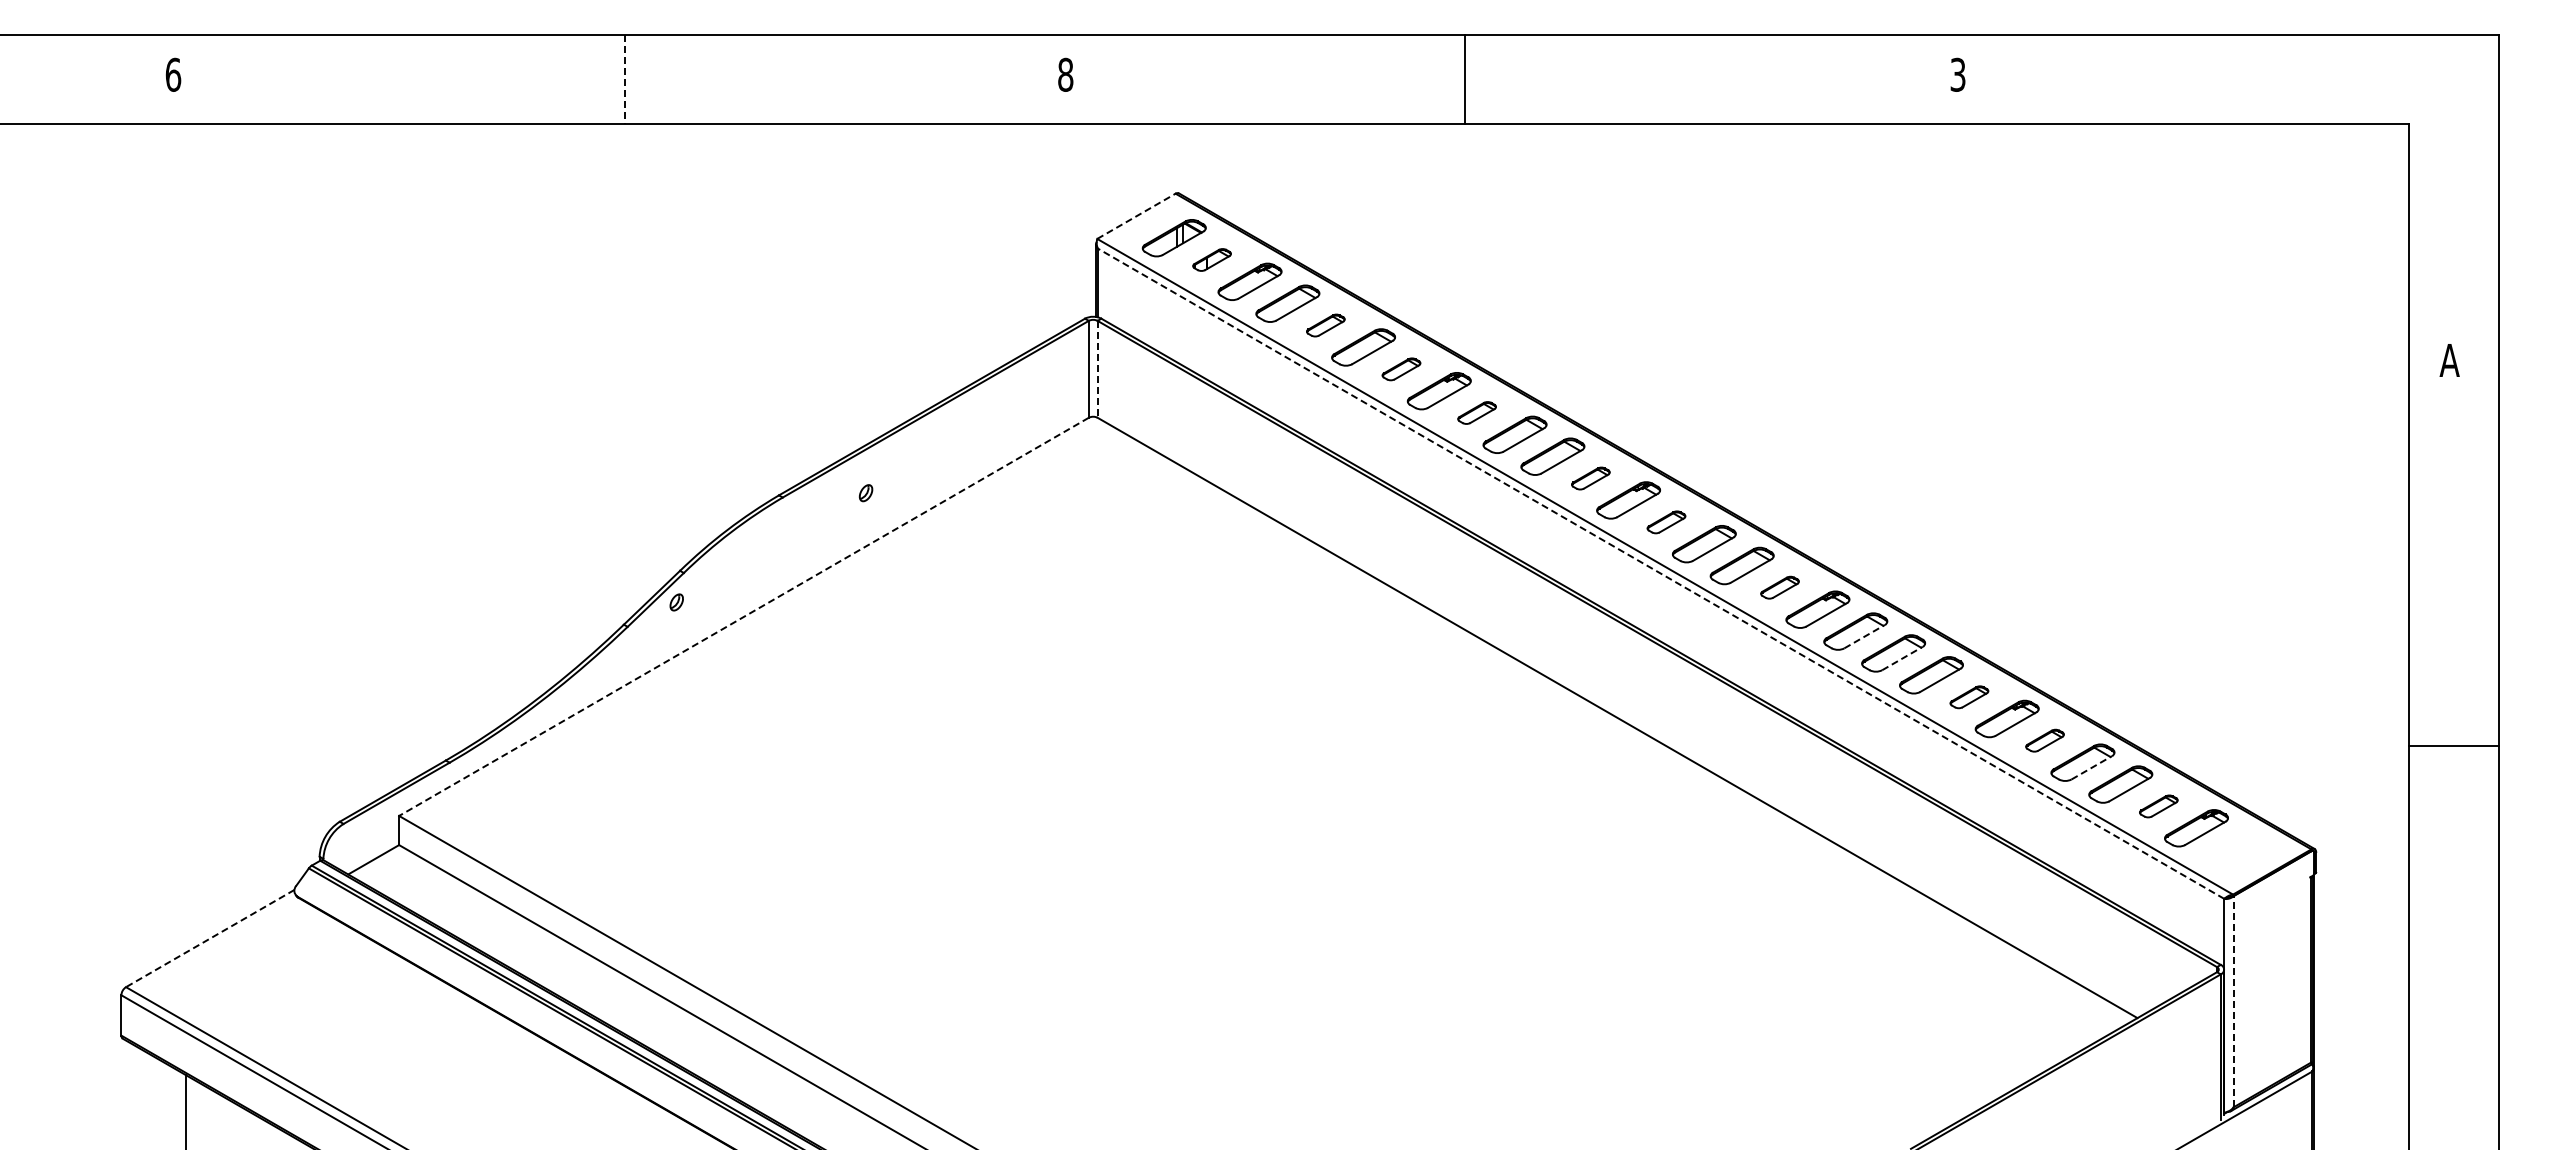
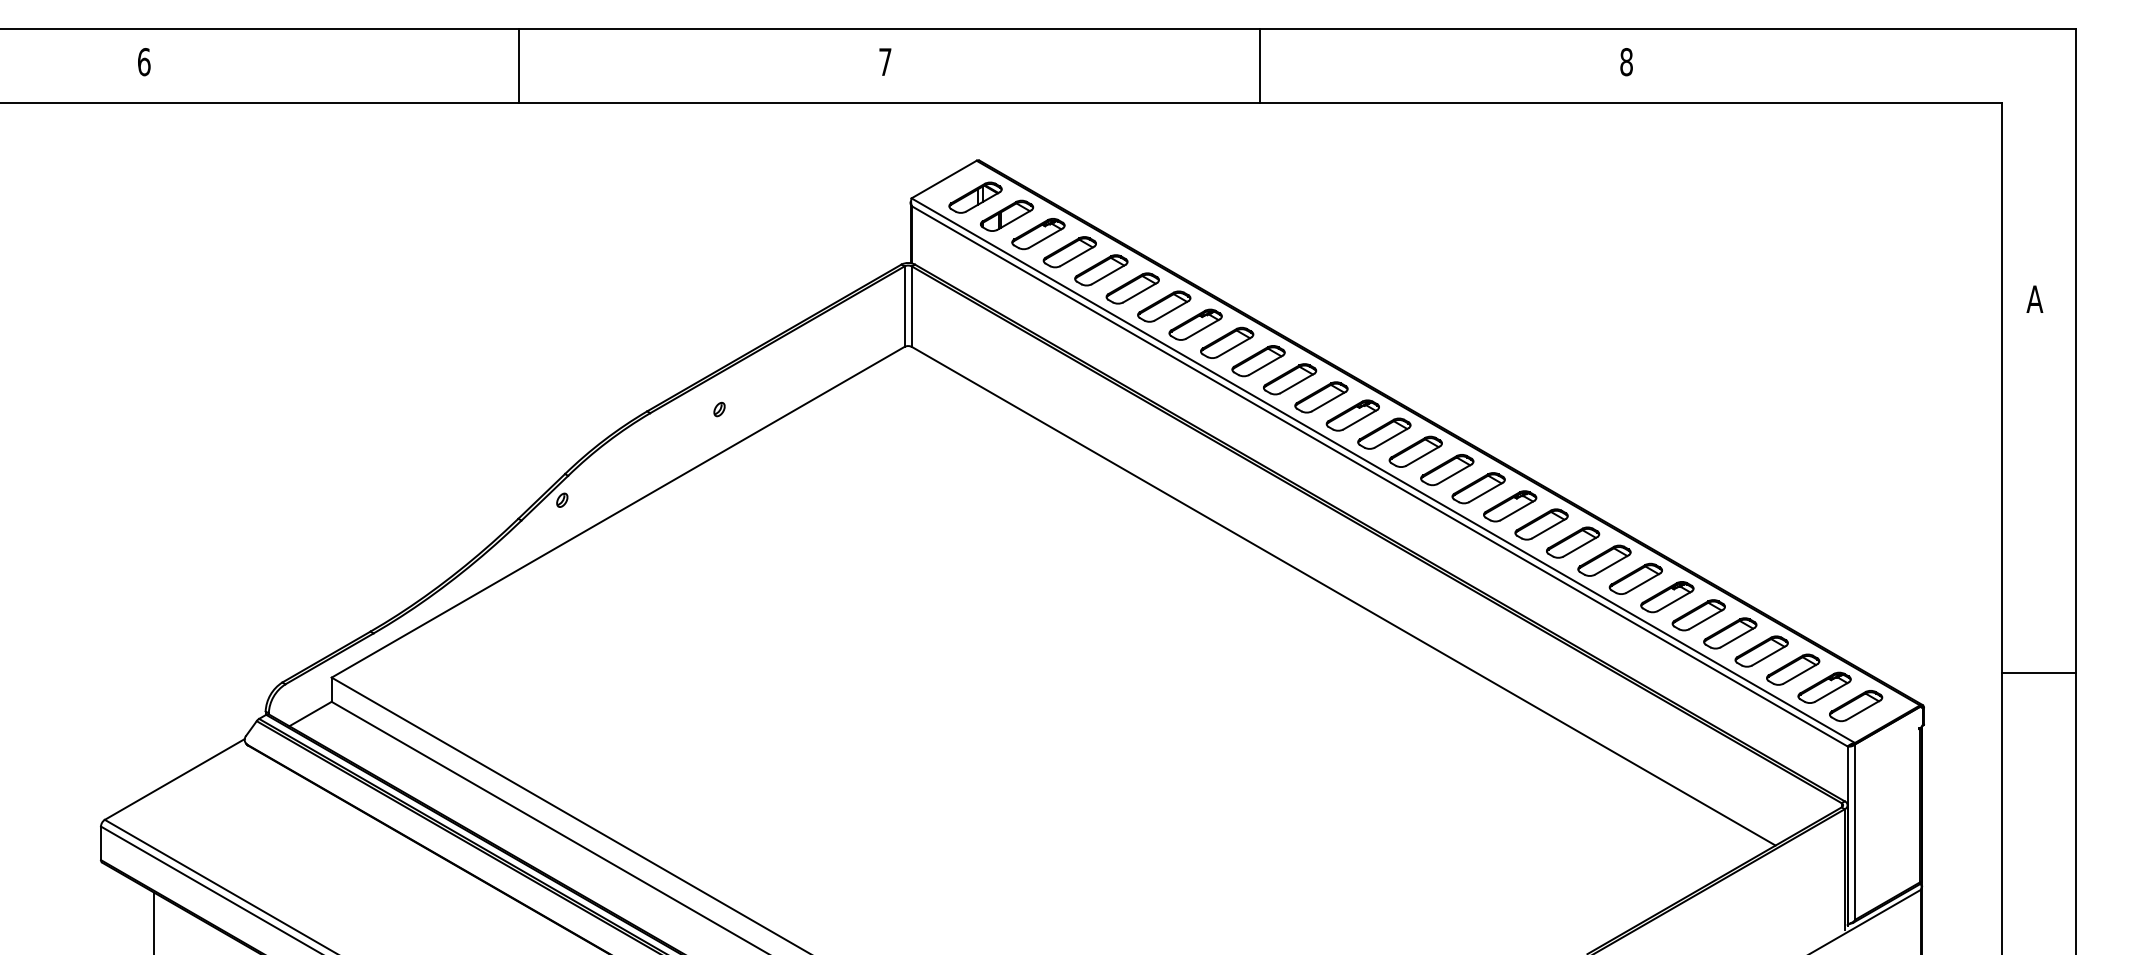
text: (1065, 74) -> (885, 61), 8 -> 7
text: (1957, 74) -> (1626, 61), 3 -> 8
line: (1465, 78) -> (1260, 65), moved
line: (624, 79) -> (518, 65), dashed -> solid
line: (1136, 216) -> (944, 179), dashed -> solid
part: (1211, 259) -> (1006, 215), size x1.67
part: (1325, 325) -> (1101, 270), size x1.67
line: (1097, 369) -> (911, 306), dashed -> solid
part: (1401, 369) -> (1164, 306), size x1.67
part: (1476, 412) -> (1226, 342), size x1.67
part: (1590, 478) -> (1321, 397), size x1.67
part: (1666, 522) -> (1384, 433), size x1.67
line: (1660, 573) -> (1379, 476), dashed -> solid
part: (1779, 587) -> (1478, 487), size x1.67
line: (743, 617) -> (617, 512), dashed -> solid
line: (1865, 636) -> (1549, 528), dashed -> solid
line: (1902, 658) -> (1580, 546), dashed -> solid
part: (1969, 697) -> (1636, 579), size x1.67
part: (2044, 740) -> (1698, 614), size x1.67
line: (2453, 745) -> (2038, 673), moved
line: (2092, 767) -> (1738, 637), dashed -> solid
part: (2158, 806) -> (1793, 669), size x1.67
part: (2234, 850) -> (1856, 706), added
line: (209, 938) -> (174, 779), dashed -> solid
line: (2233, 1001) -> (1855, 831), dashed -> solid

